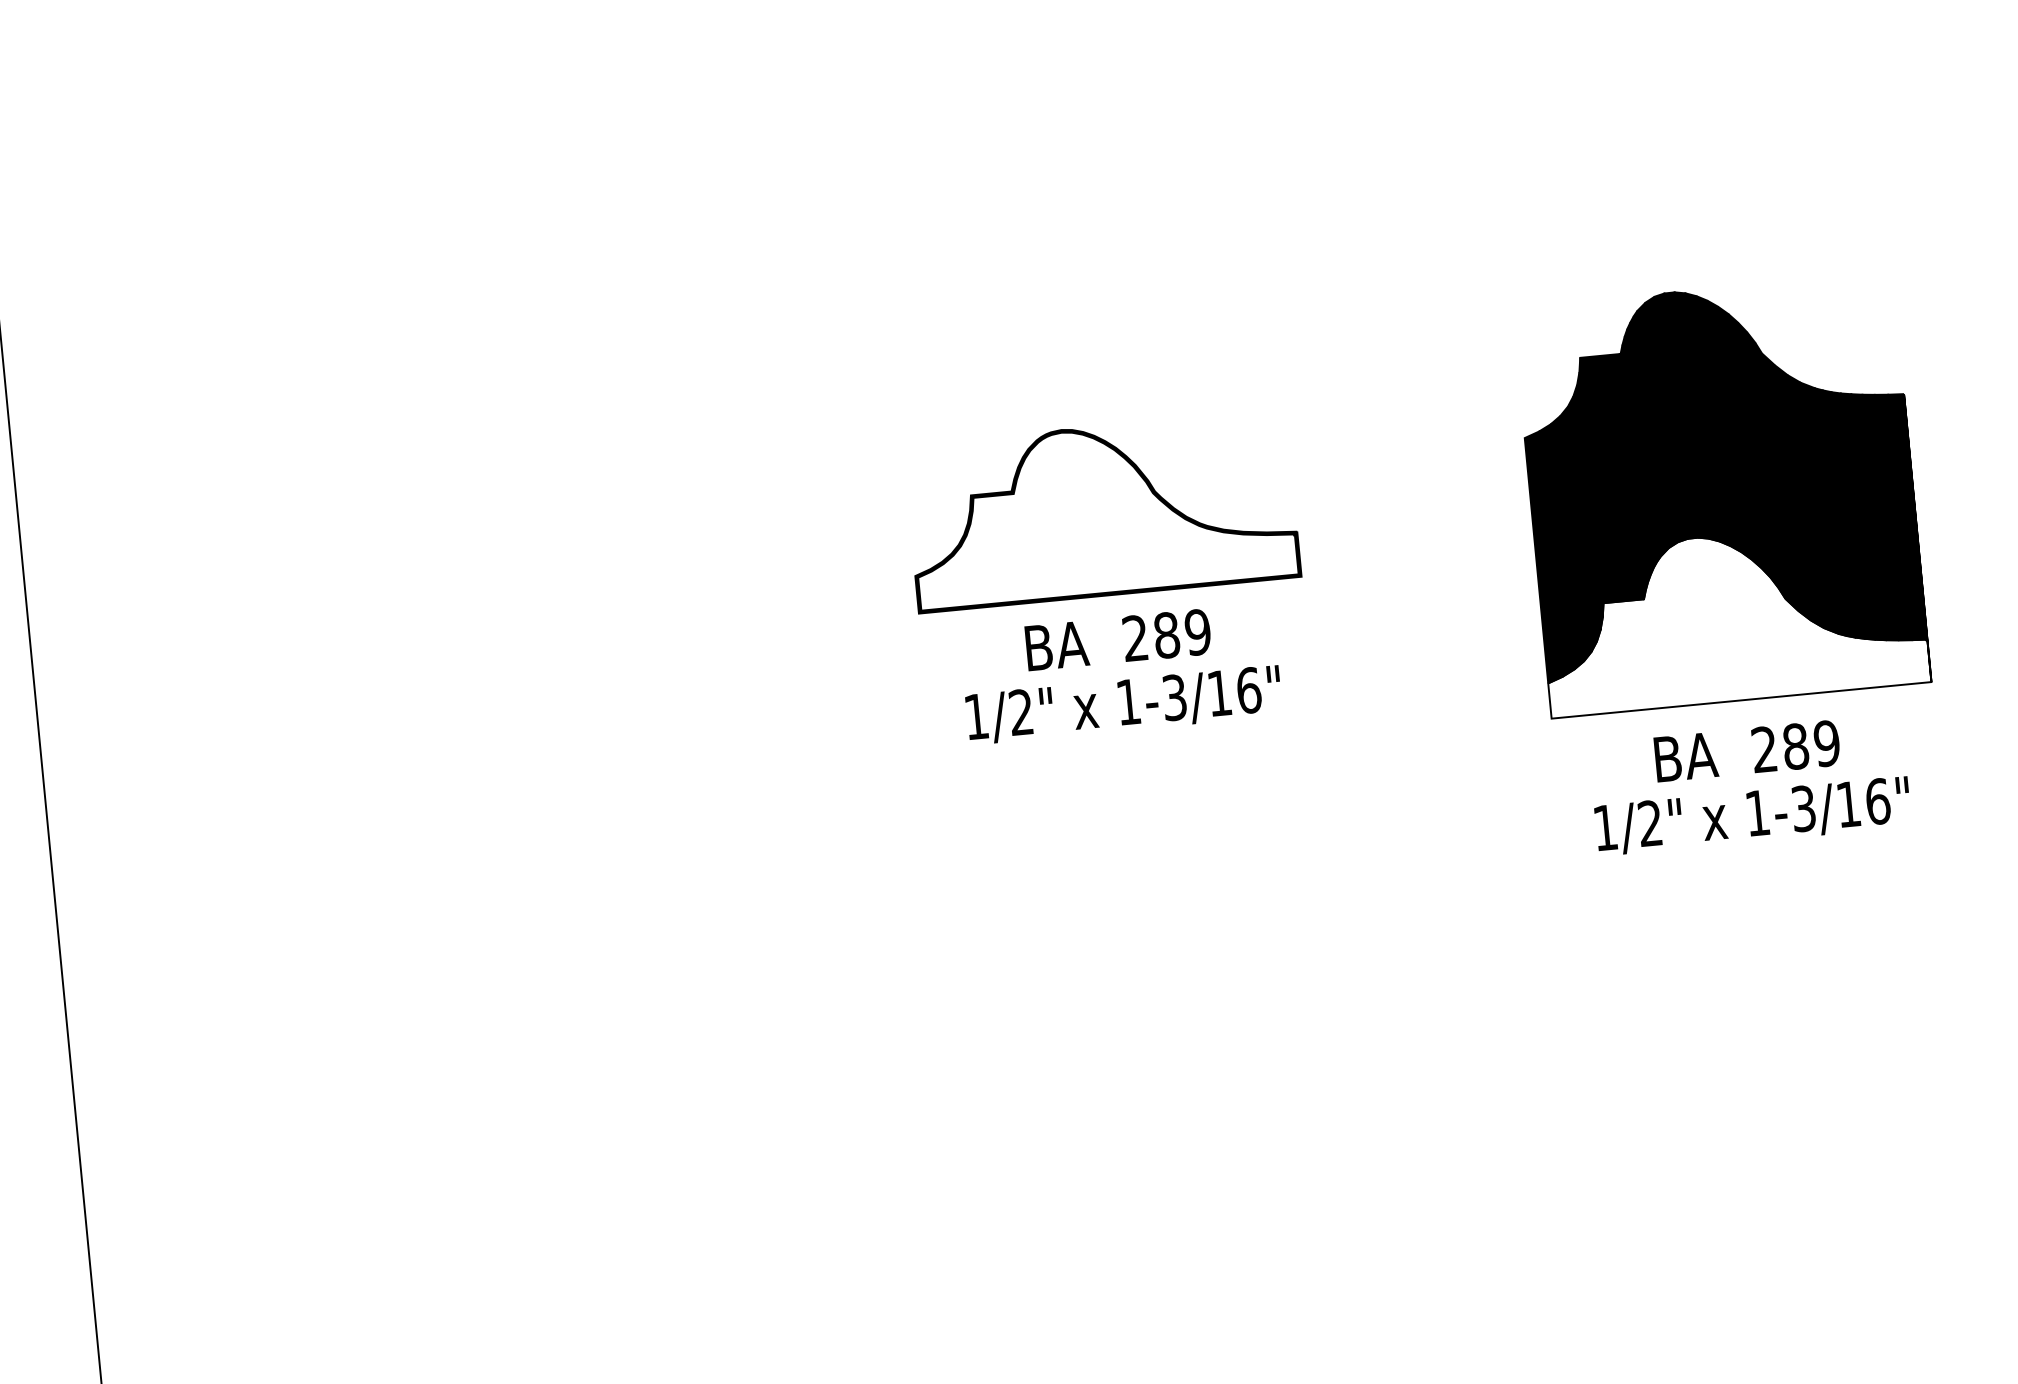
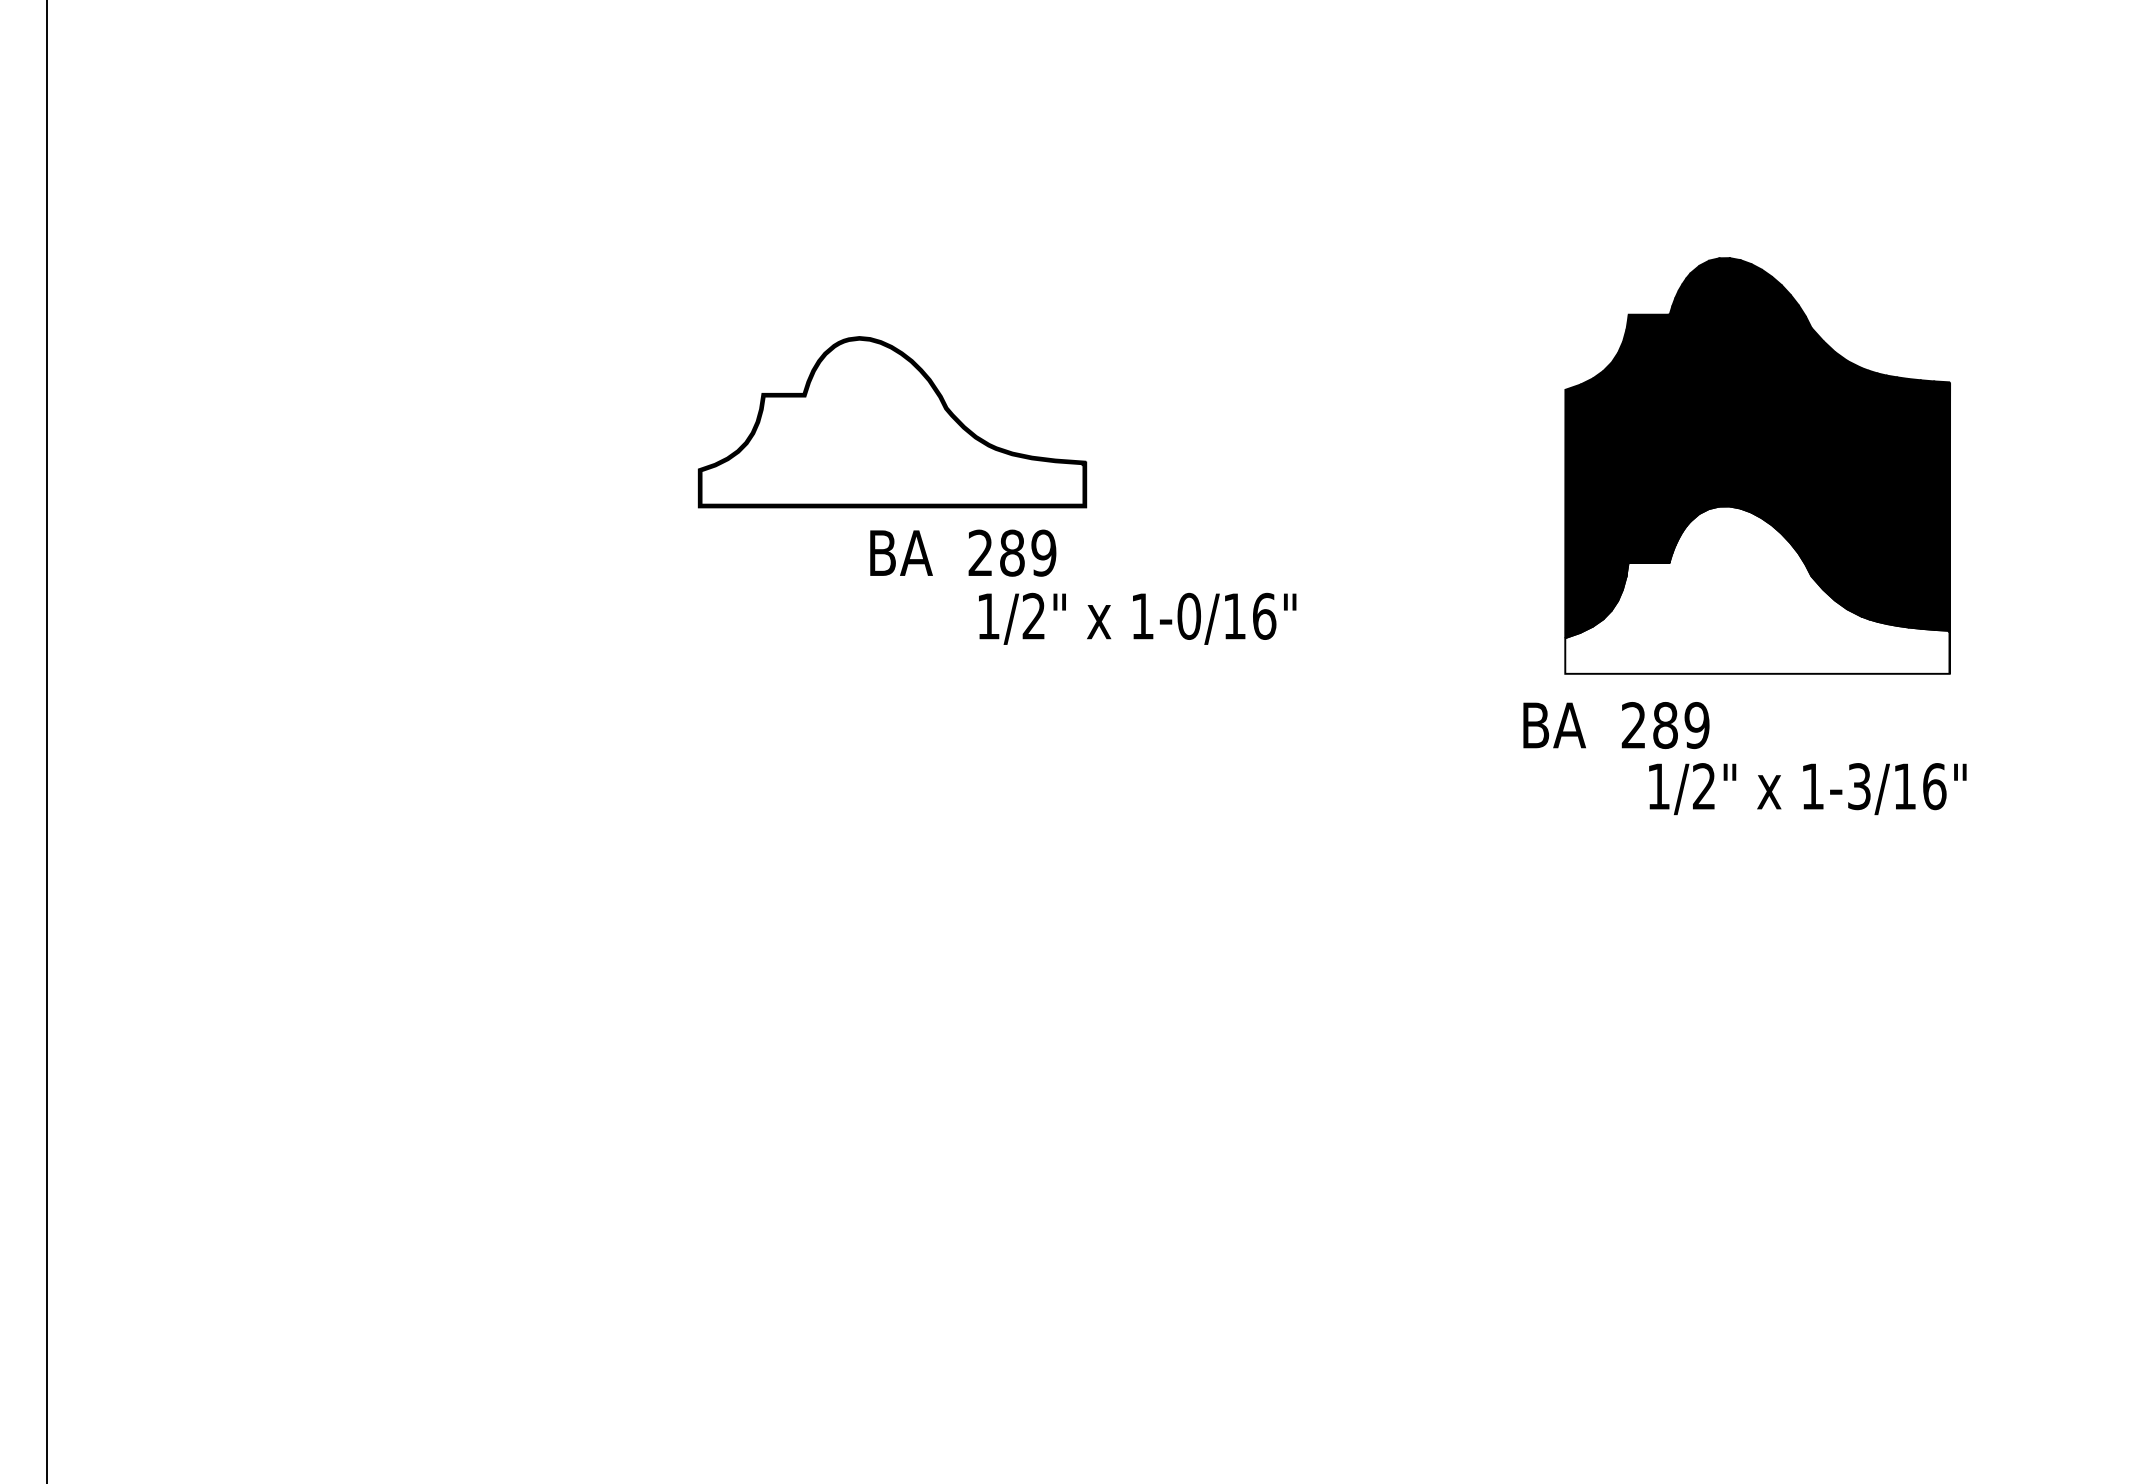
part: (1102, 511) -> (892, 422), moved
text: (1118, 639) -> (963, 552), moved
text: (1173, 696) -> (1188, 615), 1-3/16" -> 1-0/16"
text: (1747, 751) -> (1616, 725), moved
text: (1752, 816) -> (1807, 789), moved

